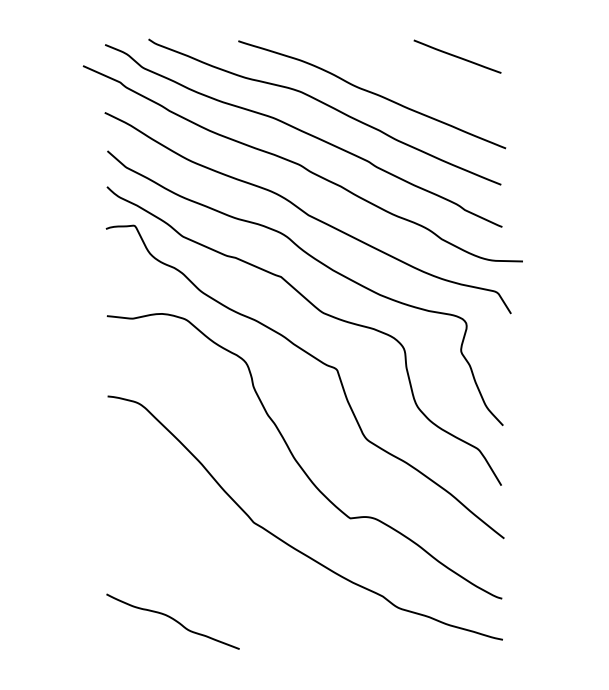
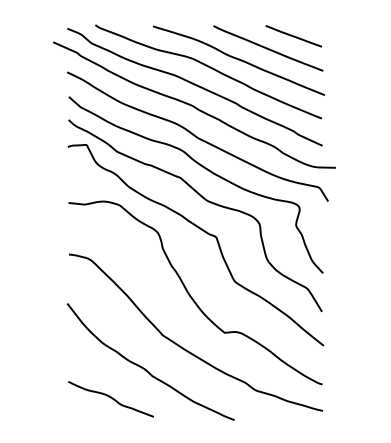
line: (418, 75) -> (268, 48), added
curve: (226, 573) -> (145, 368), added

